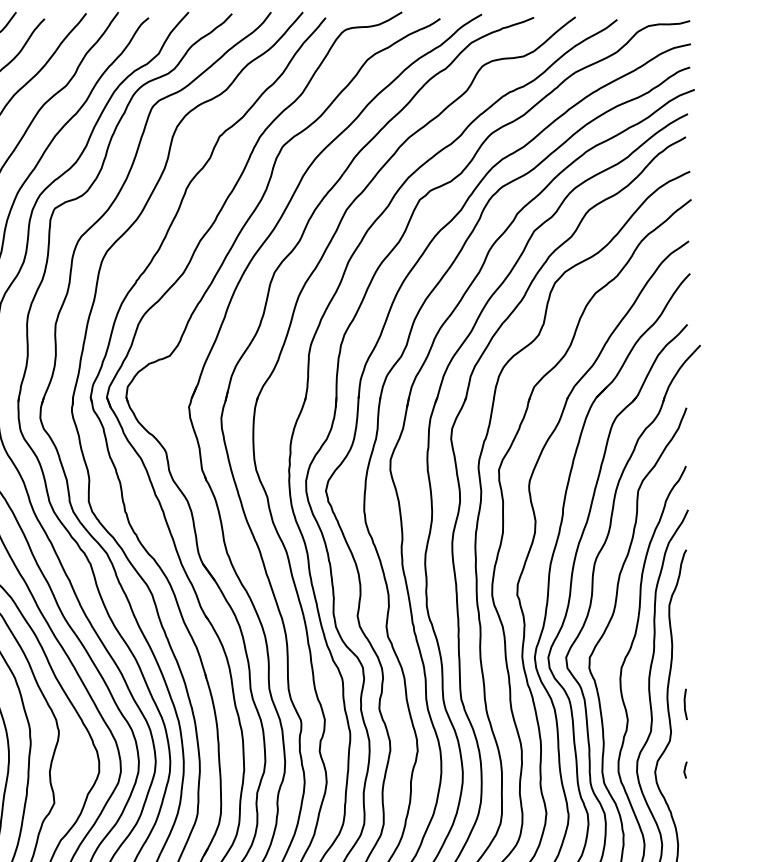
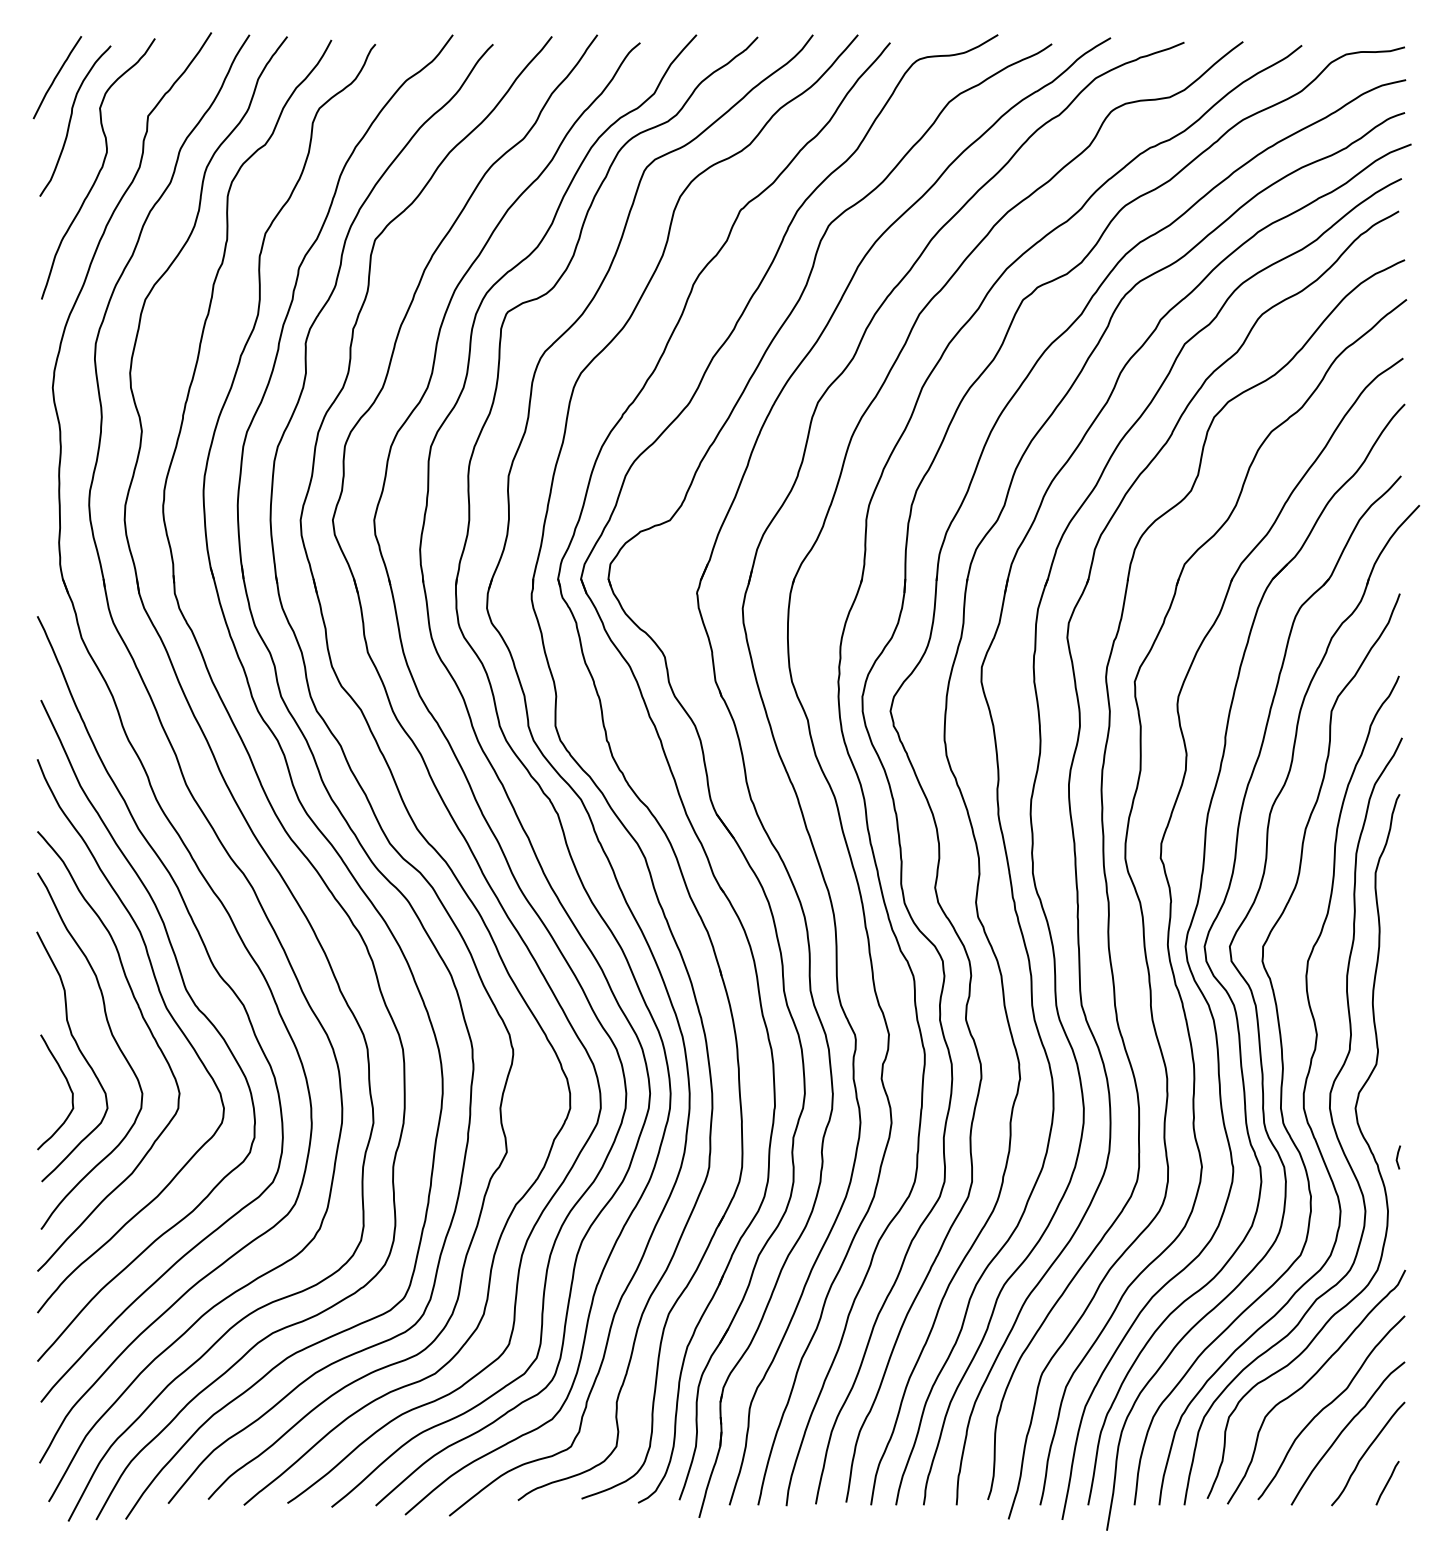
curve: (685, 704) -> (1398, 1012), removed
line: (684, 770) -> (1397, 1157), moved

